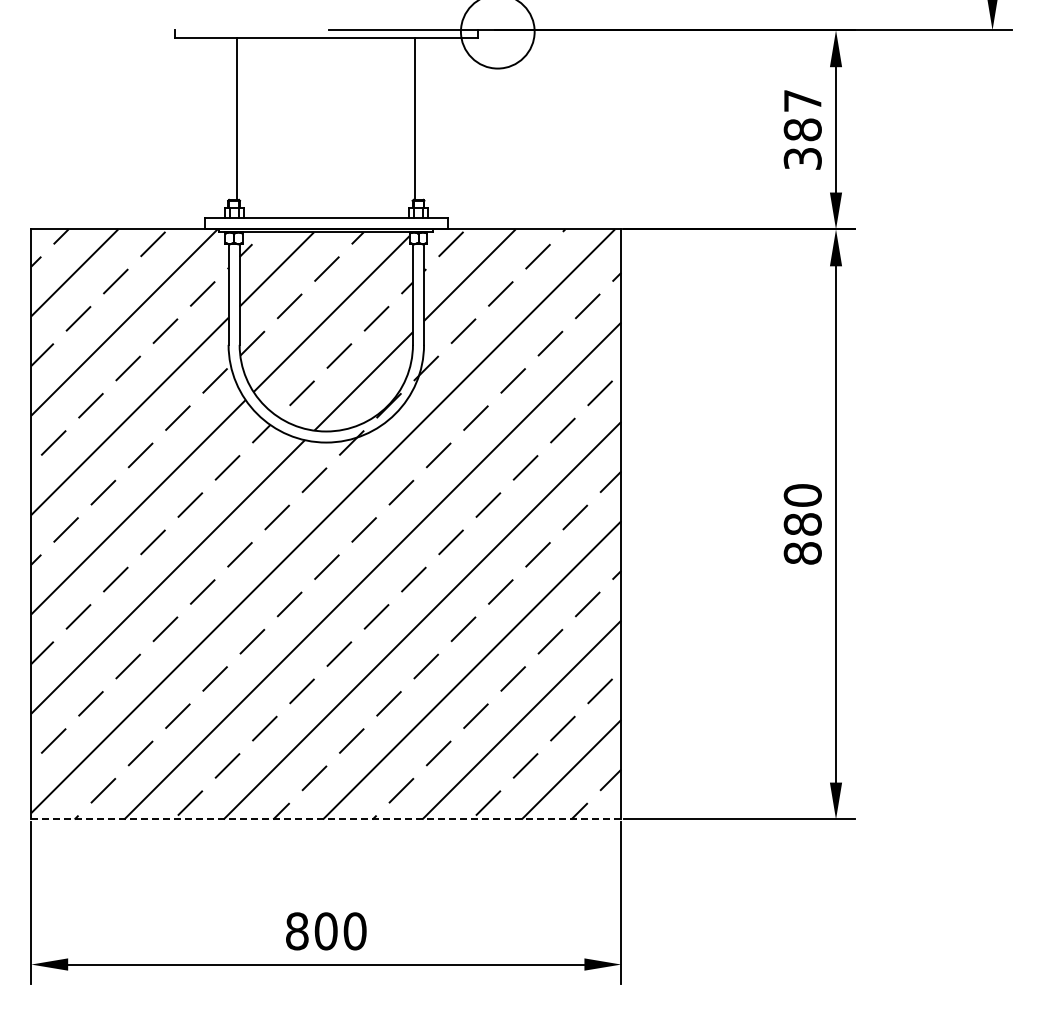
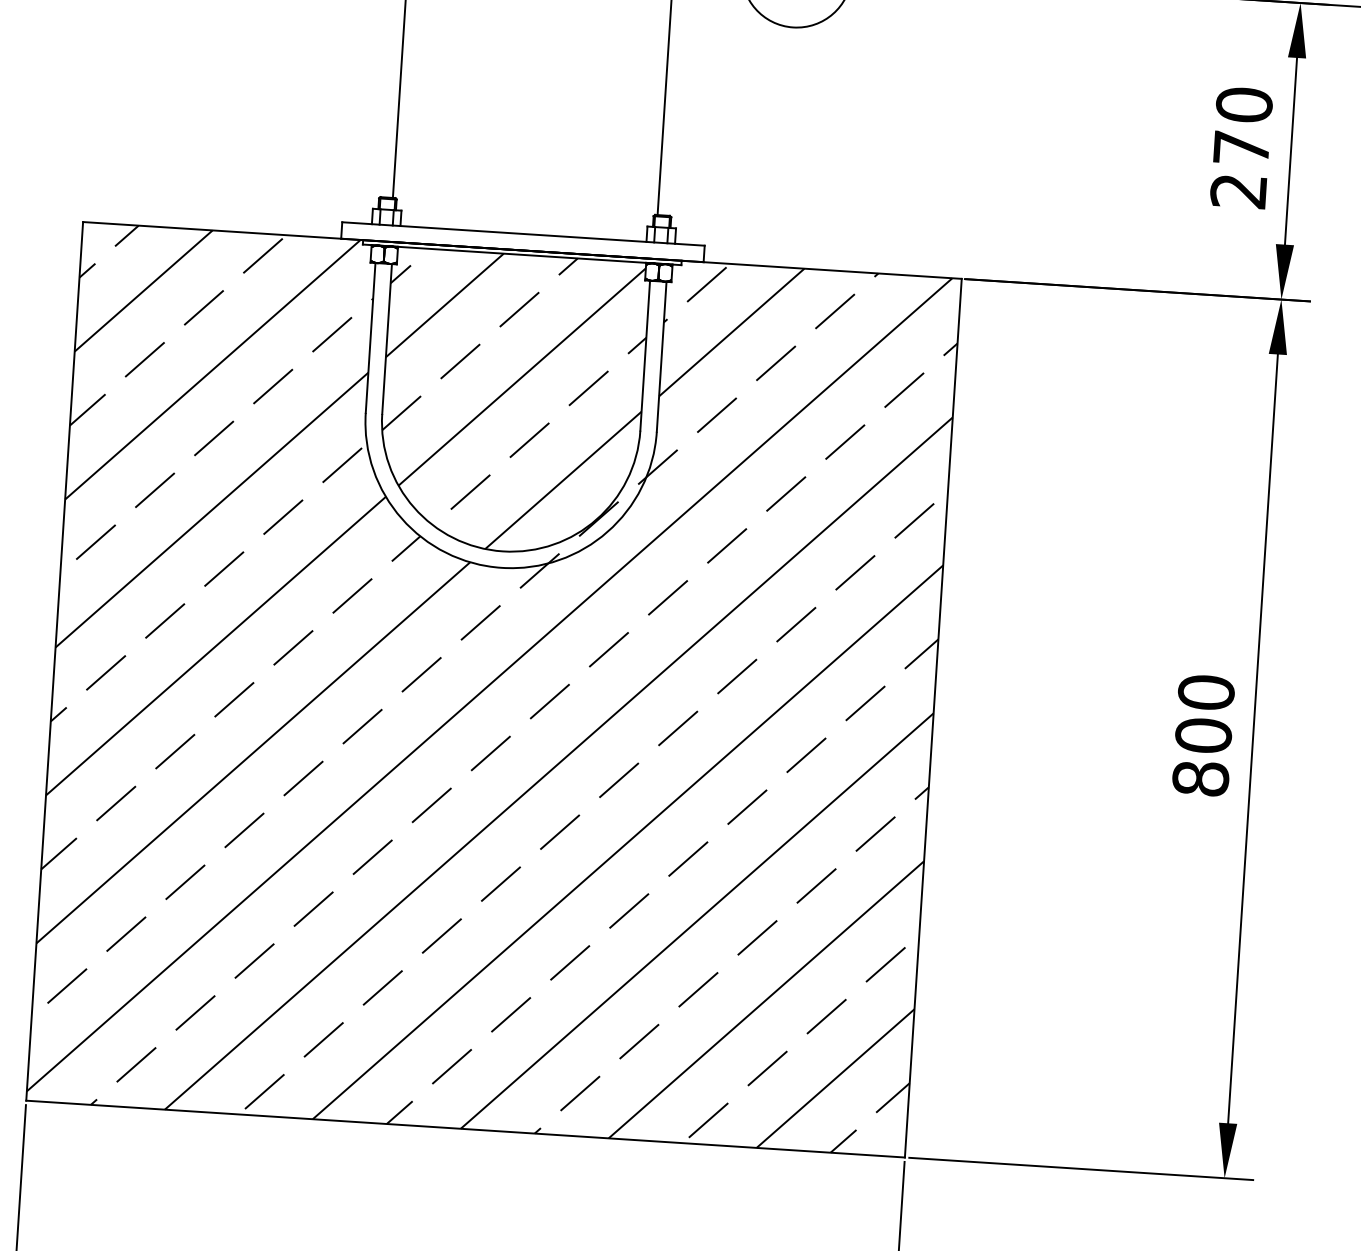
text: (802, 129) -> (1241, 147), 387 -> 270
text: (802, 524) -> (1203, 735), 880 -> 800
line: (326, 819) -> (465, 1129), dashed -> solid

